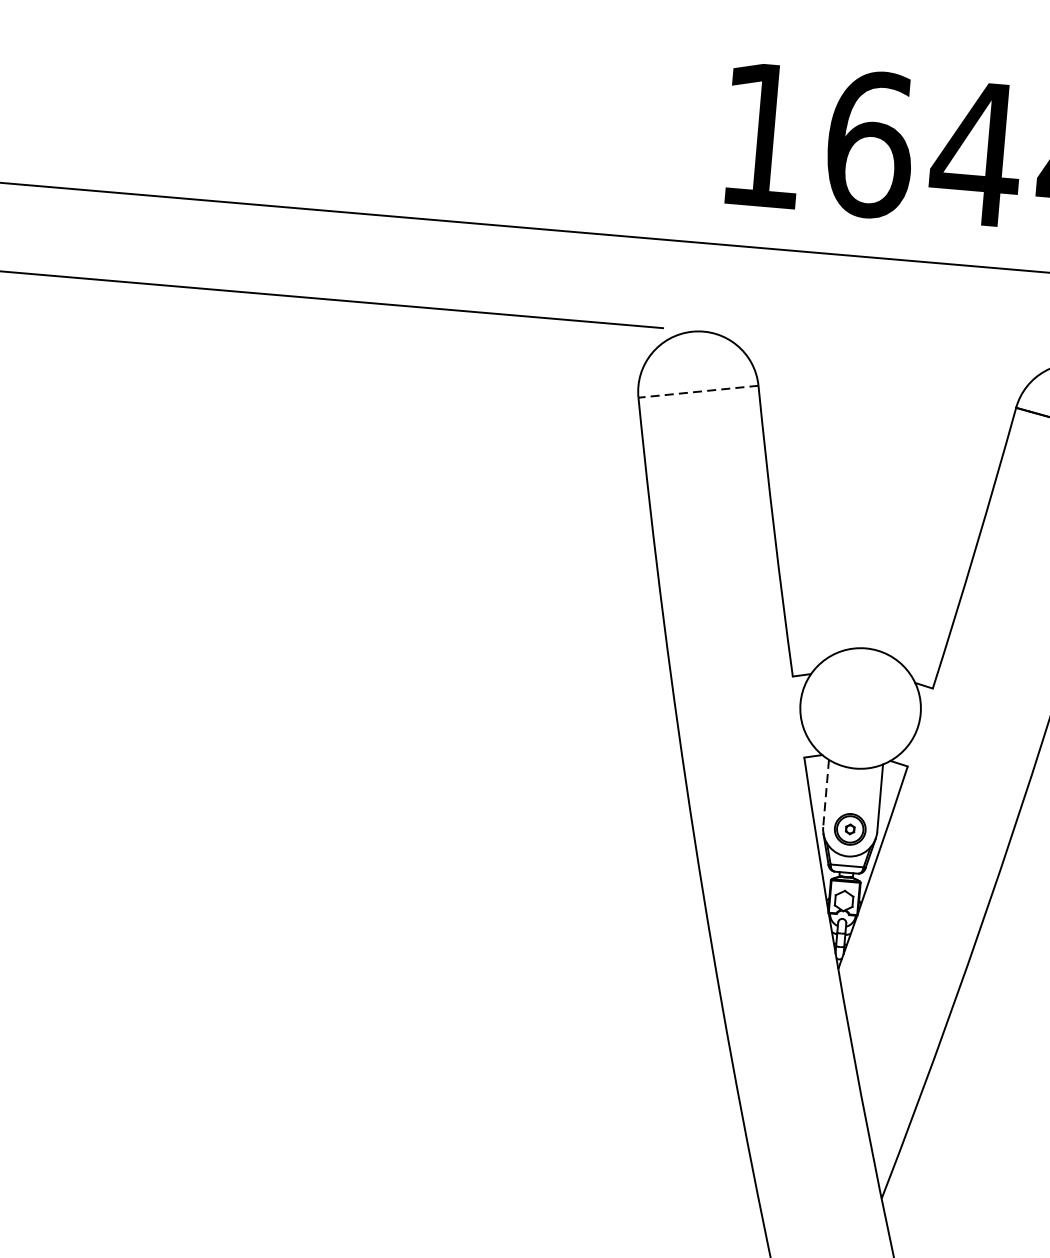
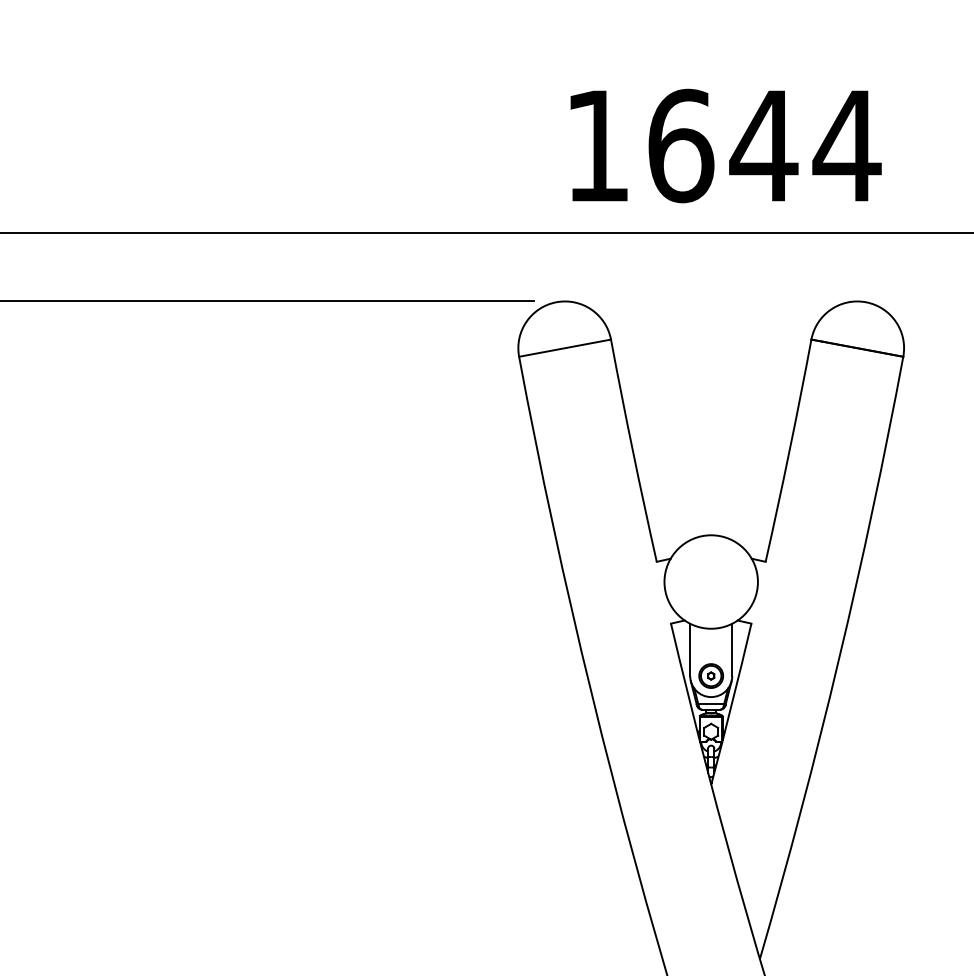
line: (698, 392) -> (565, 348), dashed -> solid
line: (826, 794) -> (690, 650), dashed -> solid

